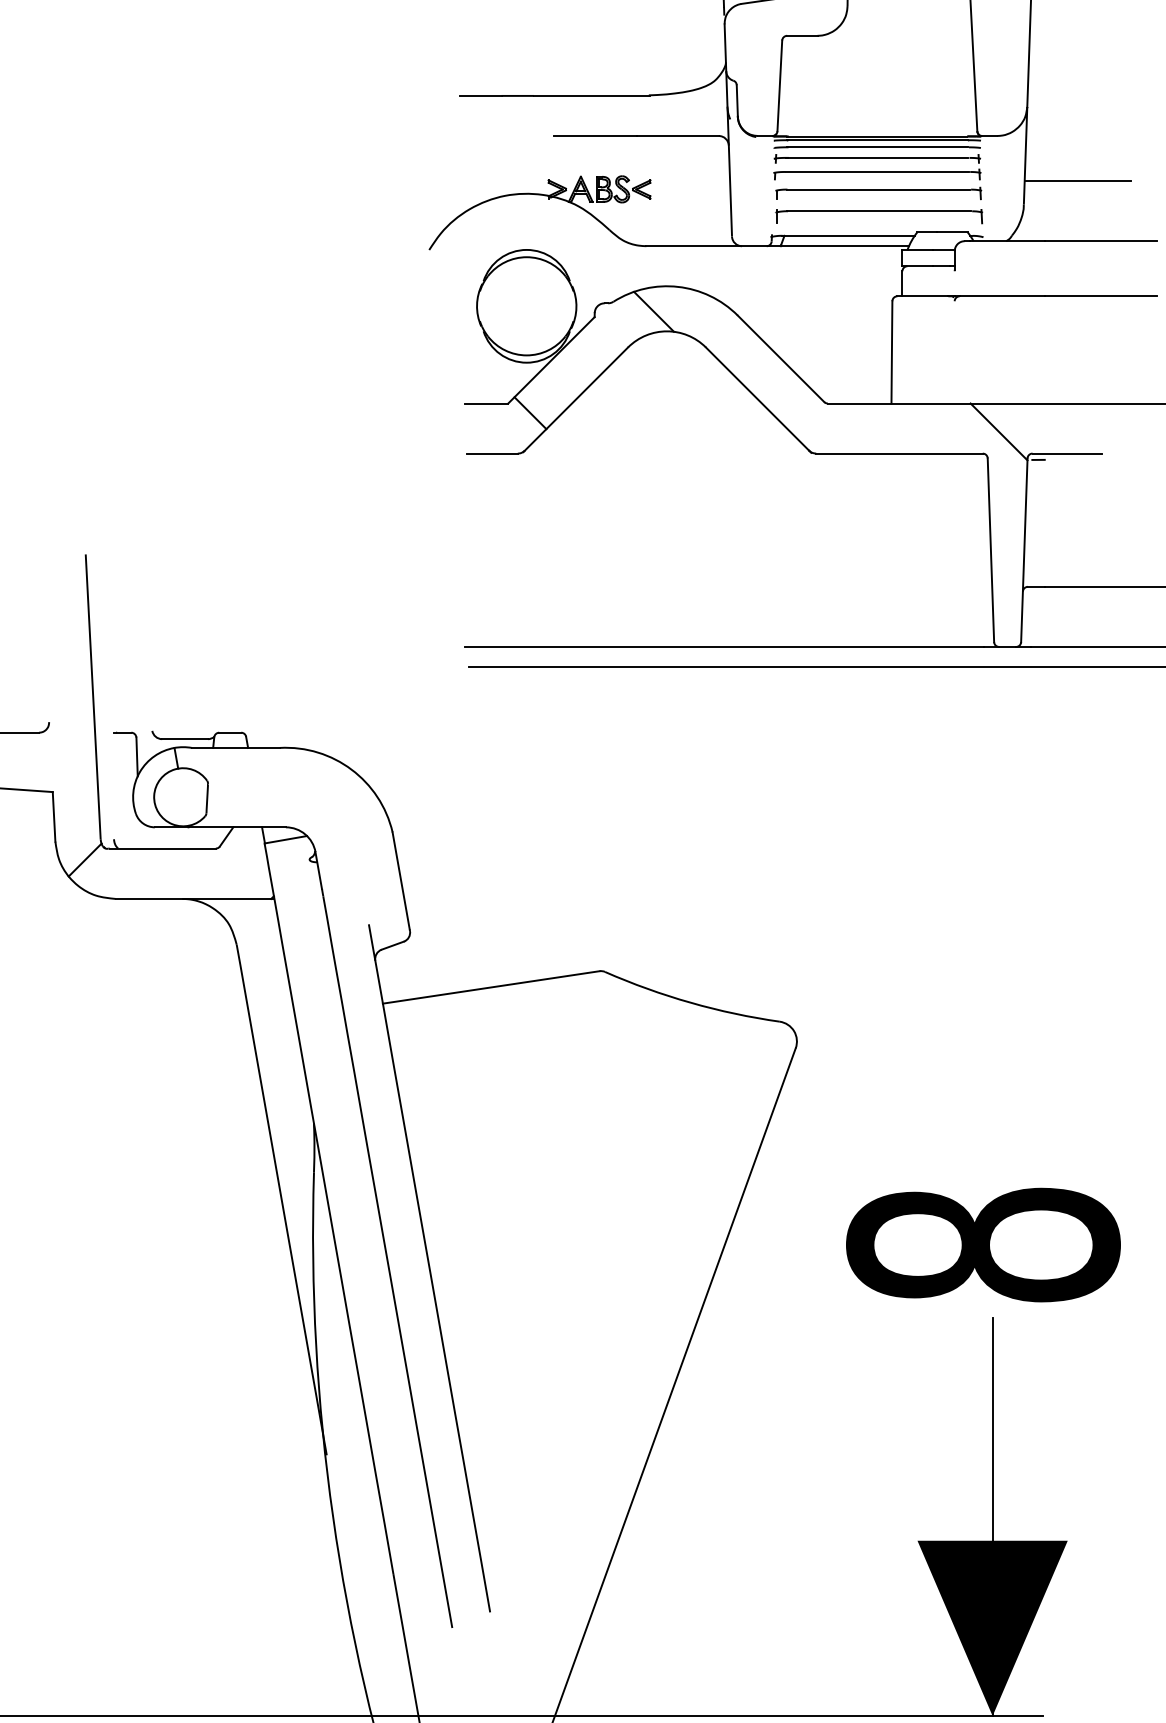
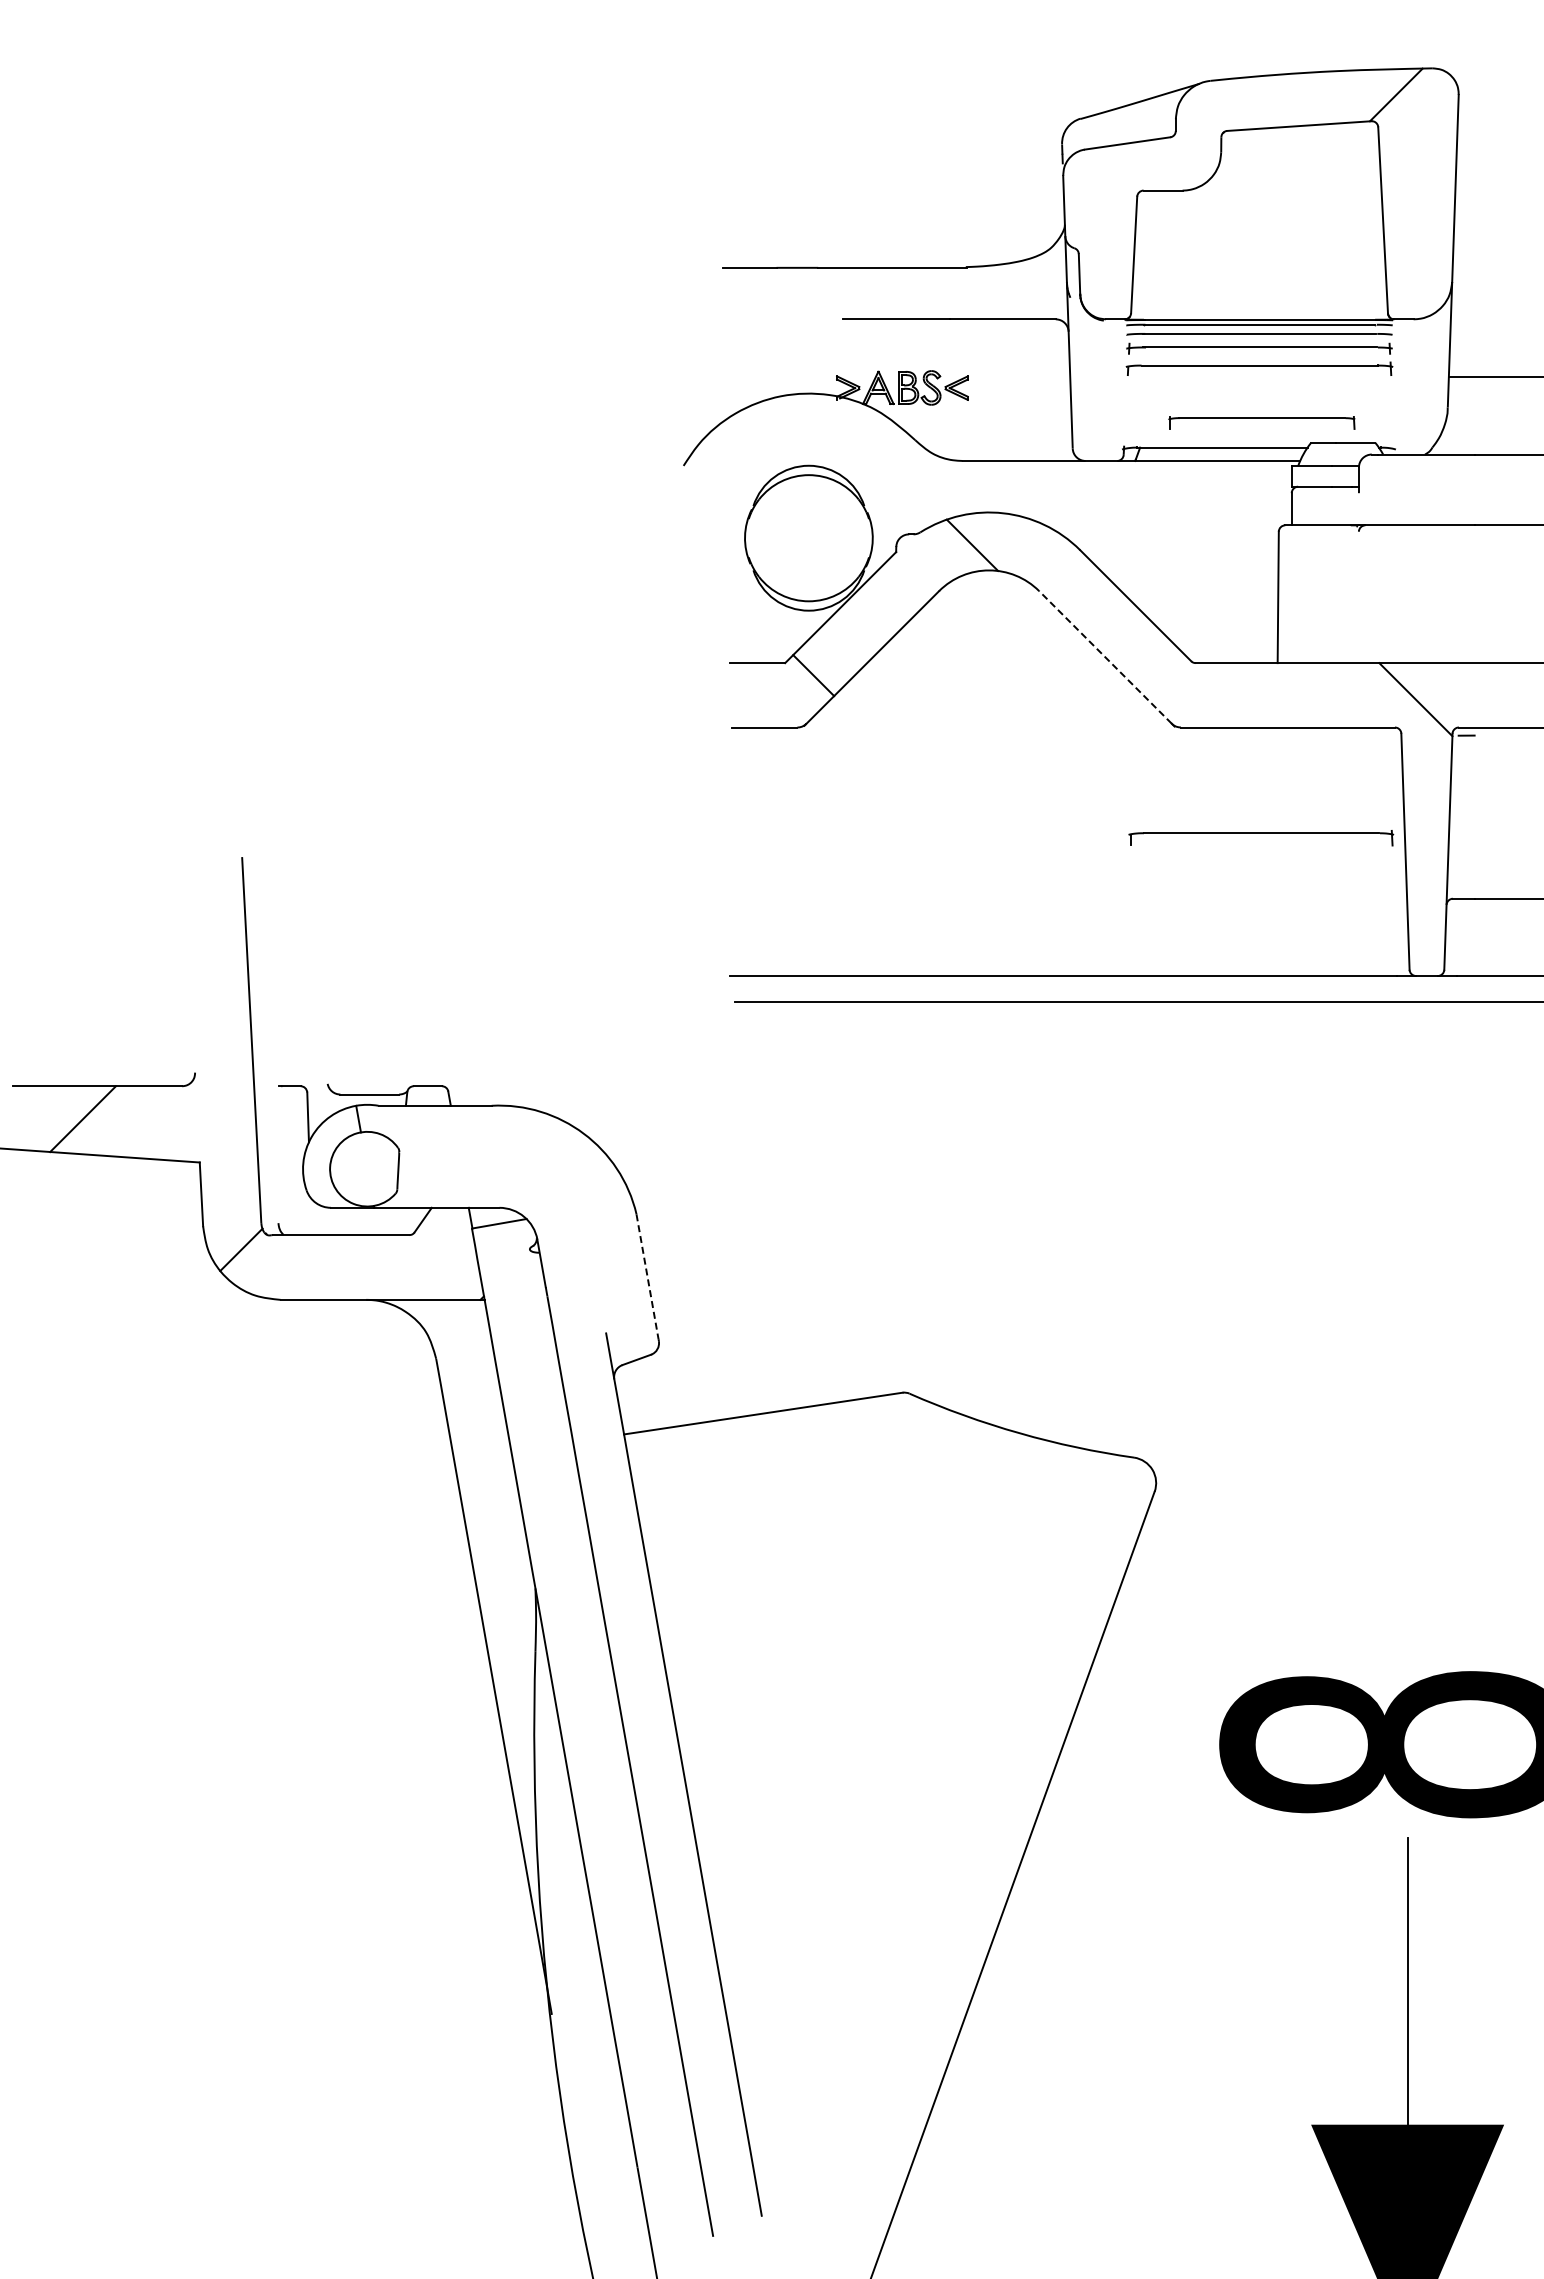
part: (878, 193) -> (1261, 838), moved
part: (878, 216) -> (1261, 422), size x0.7
line: (757, 399) -> (1105, 657), solid -> dashed
line: (401, 881) -> (647, 1277), solid -> dashed

